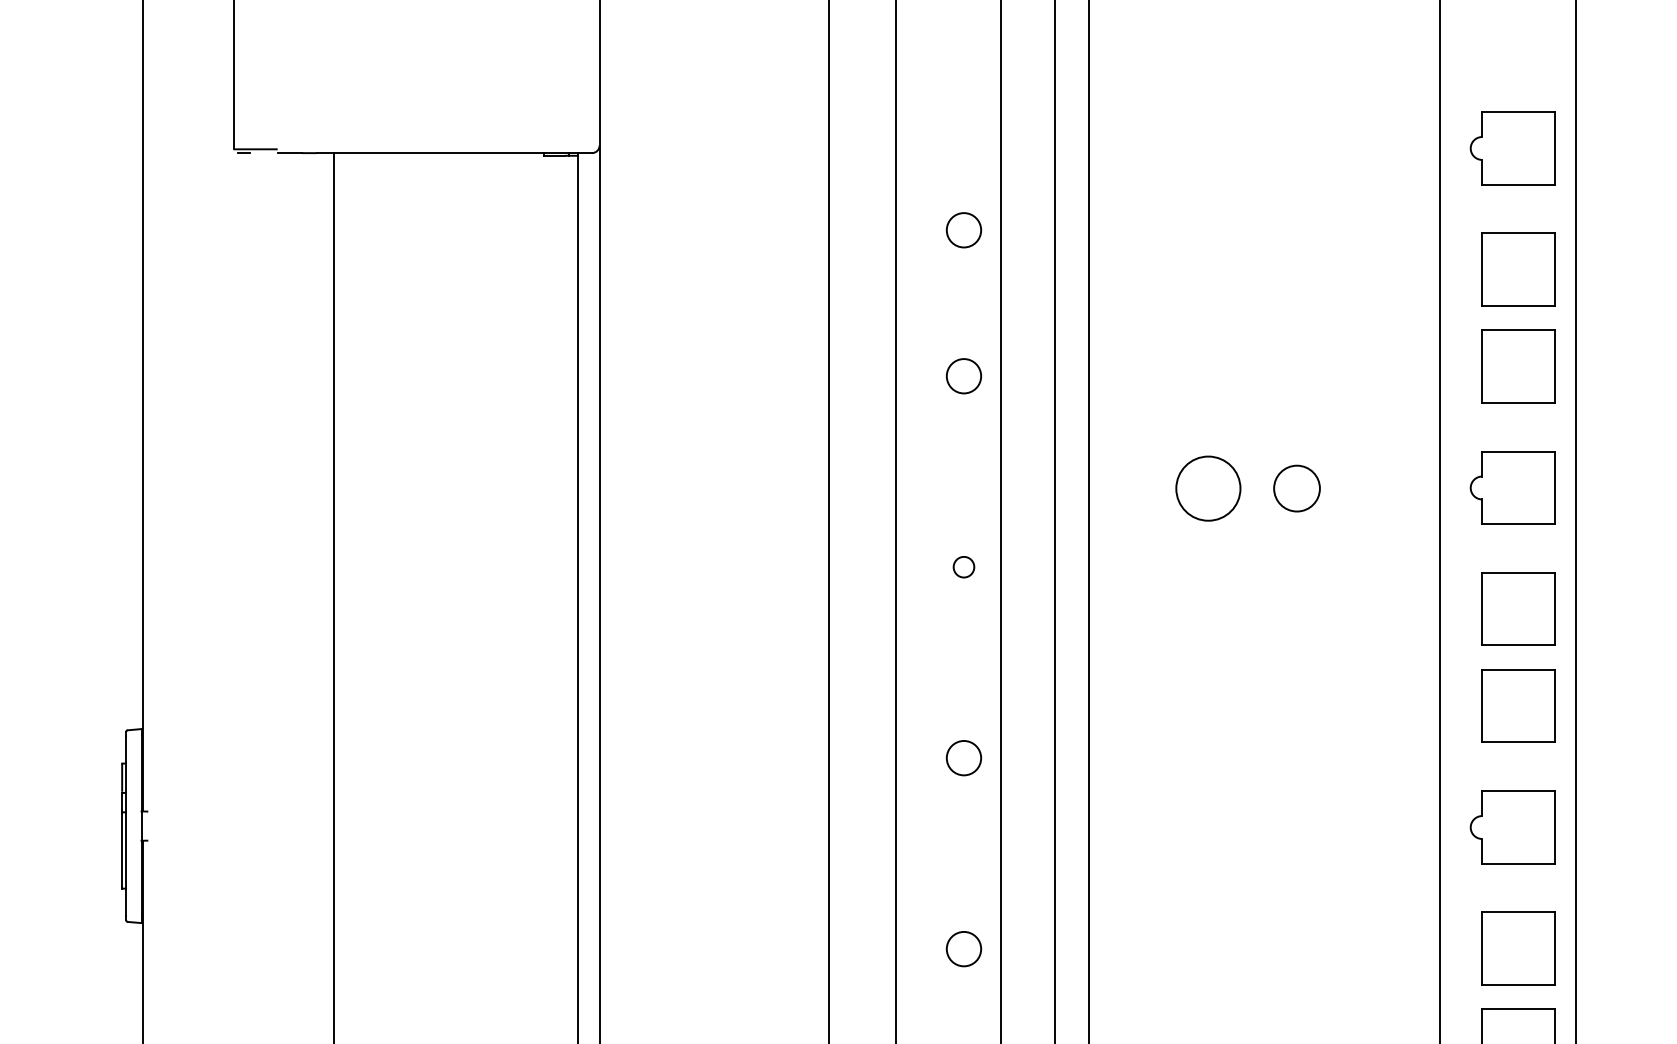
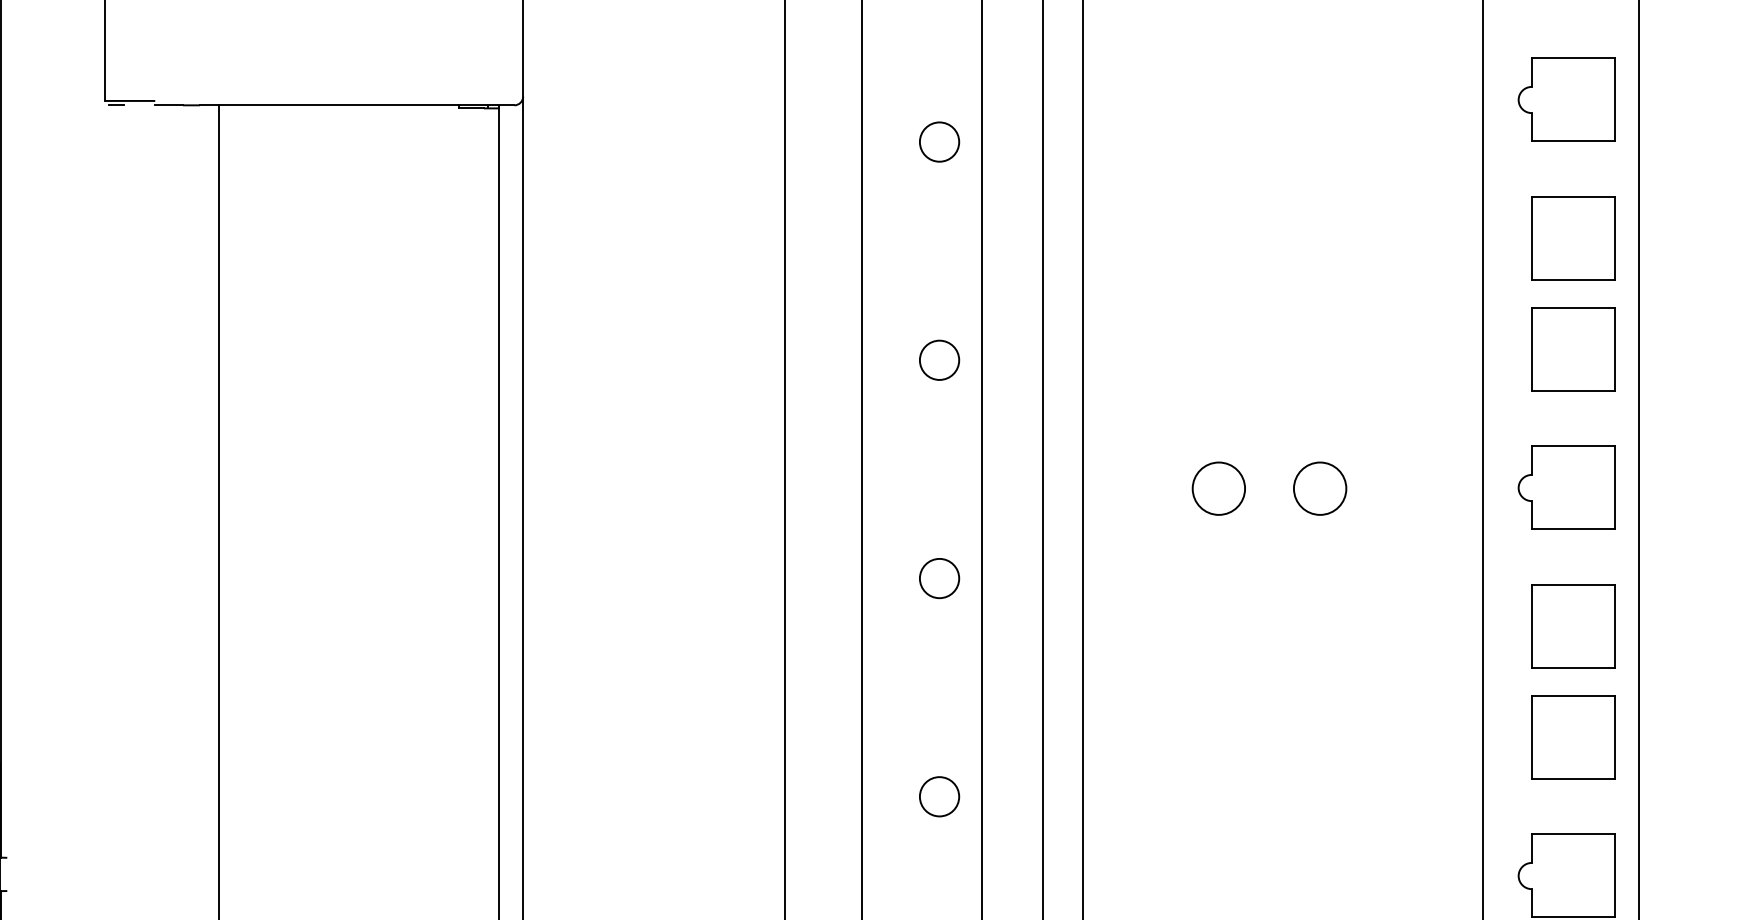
circle: (963, 230) -> (938, 142), moved
circle: (1208, 488) -> (1218, 488), size x0.71
circle: (963, 567) -> (938, 578), size x1.67

